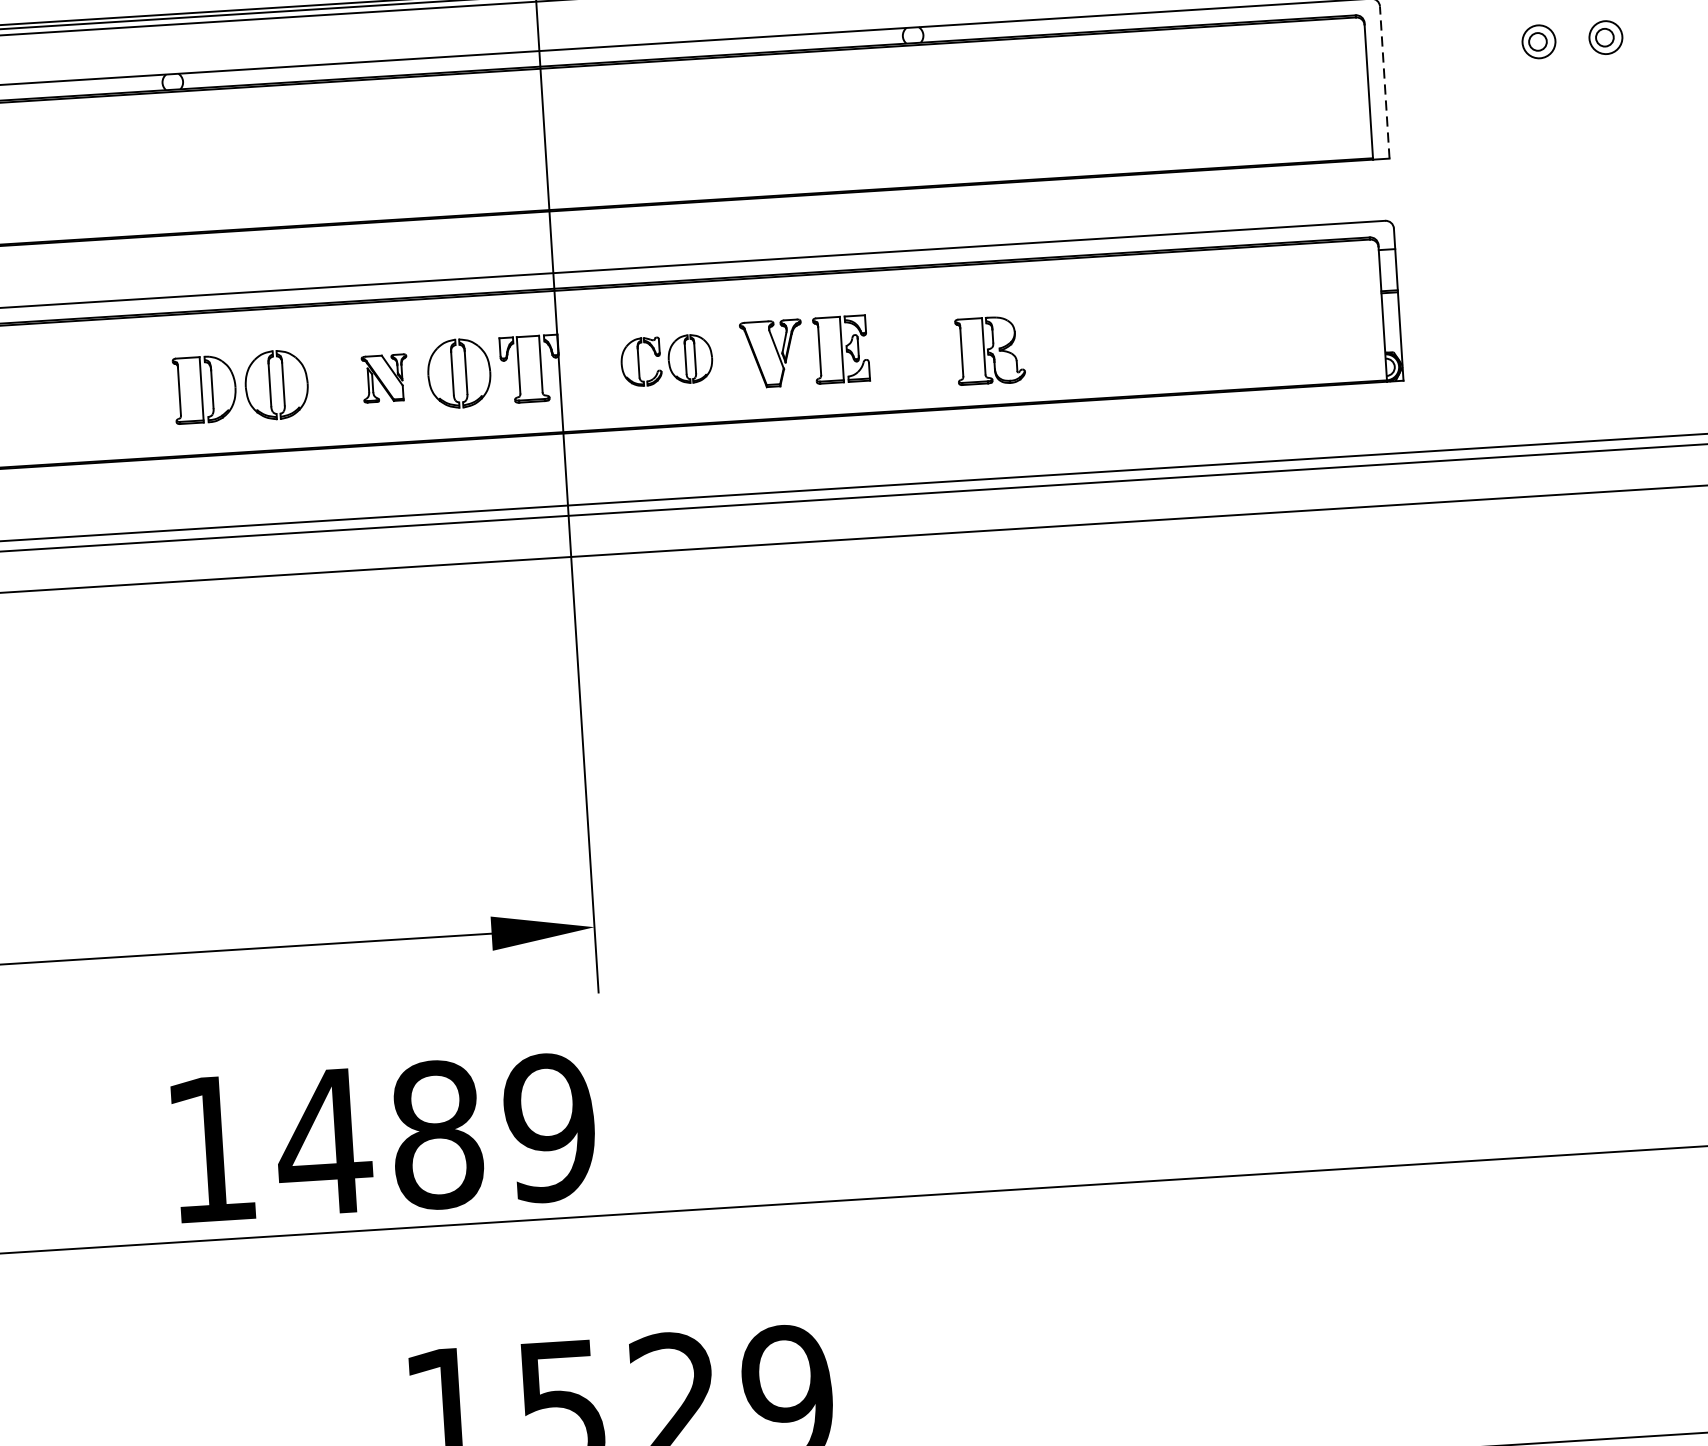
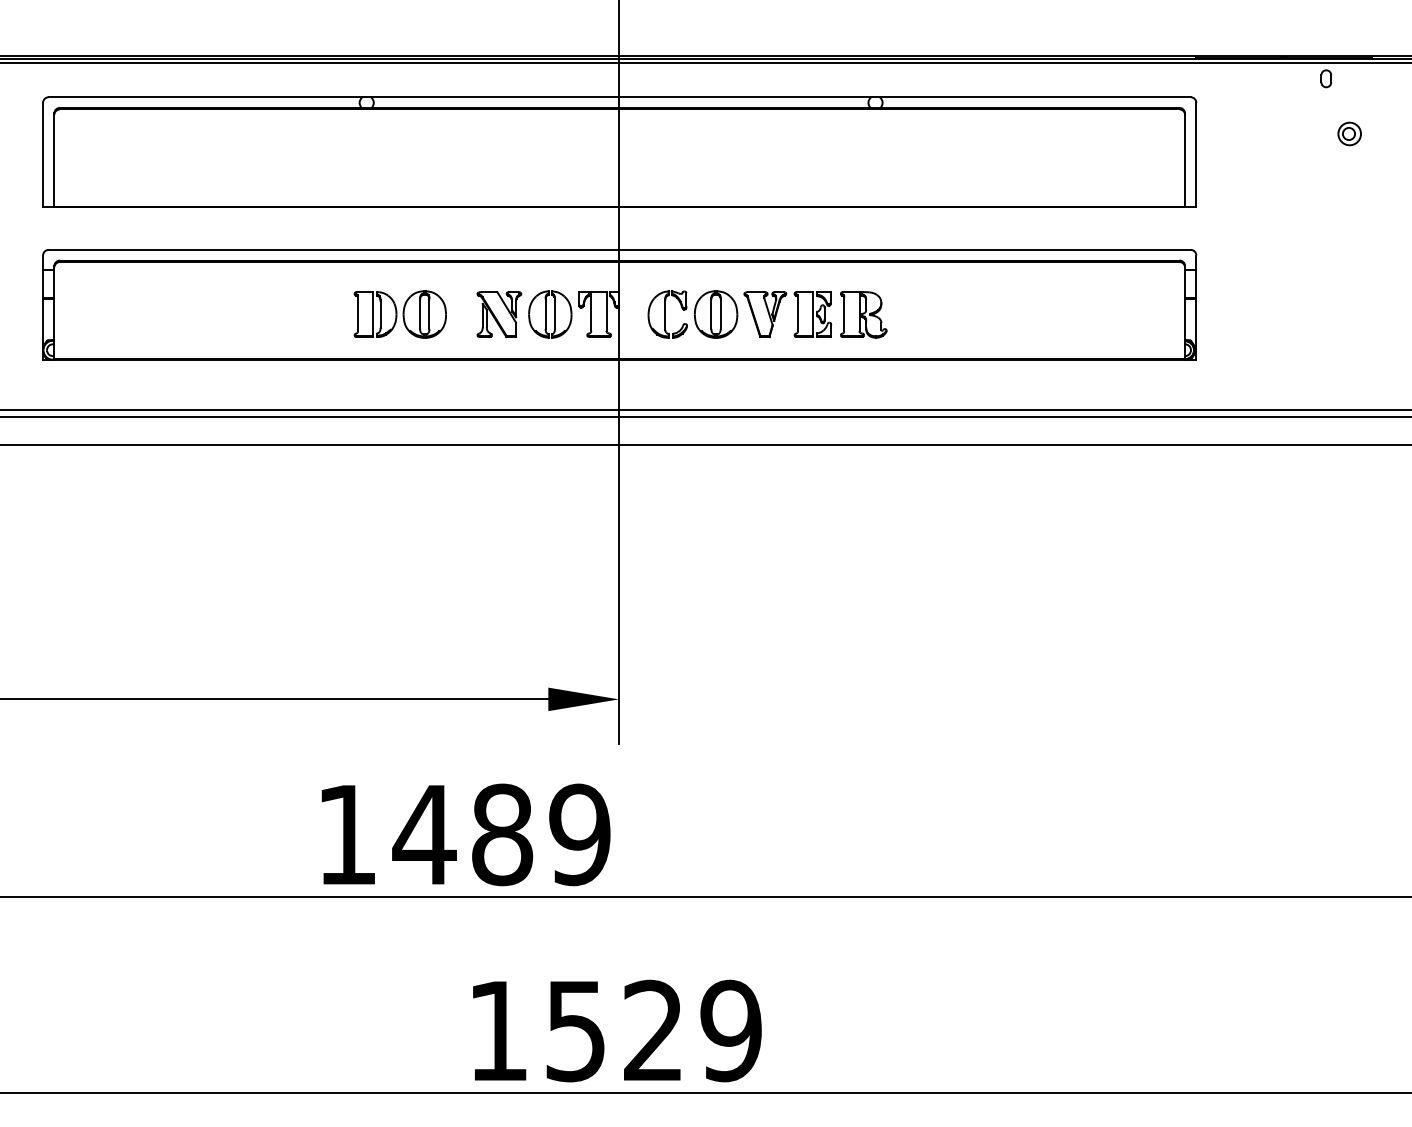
part: (1538, 41) -> (1303, 133), removed
line: (1384, 81) -> (1196, 154), dashed -> solid
part: (989, 350) -> (863, 314), moved
part: (666, 360) -> (692, 314), size x1.43
part: (385, 378) -> (499, 314), size x1.43

